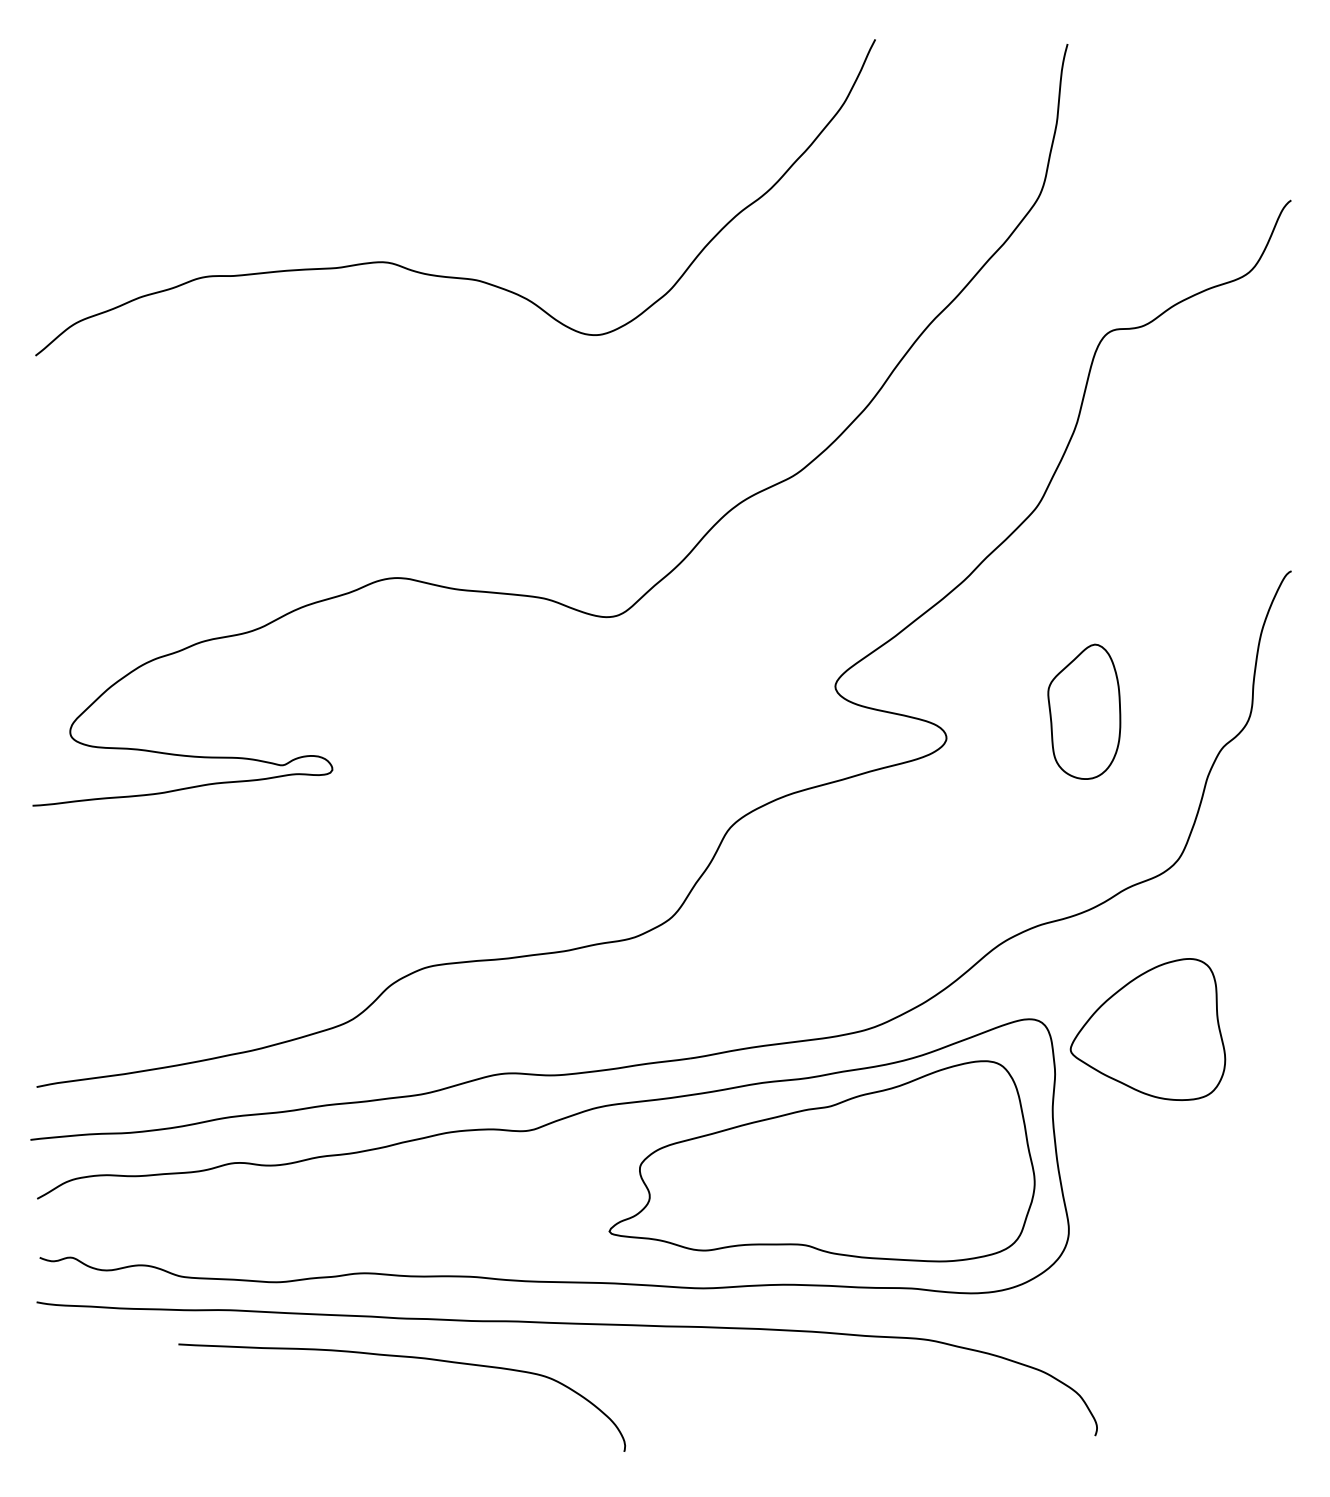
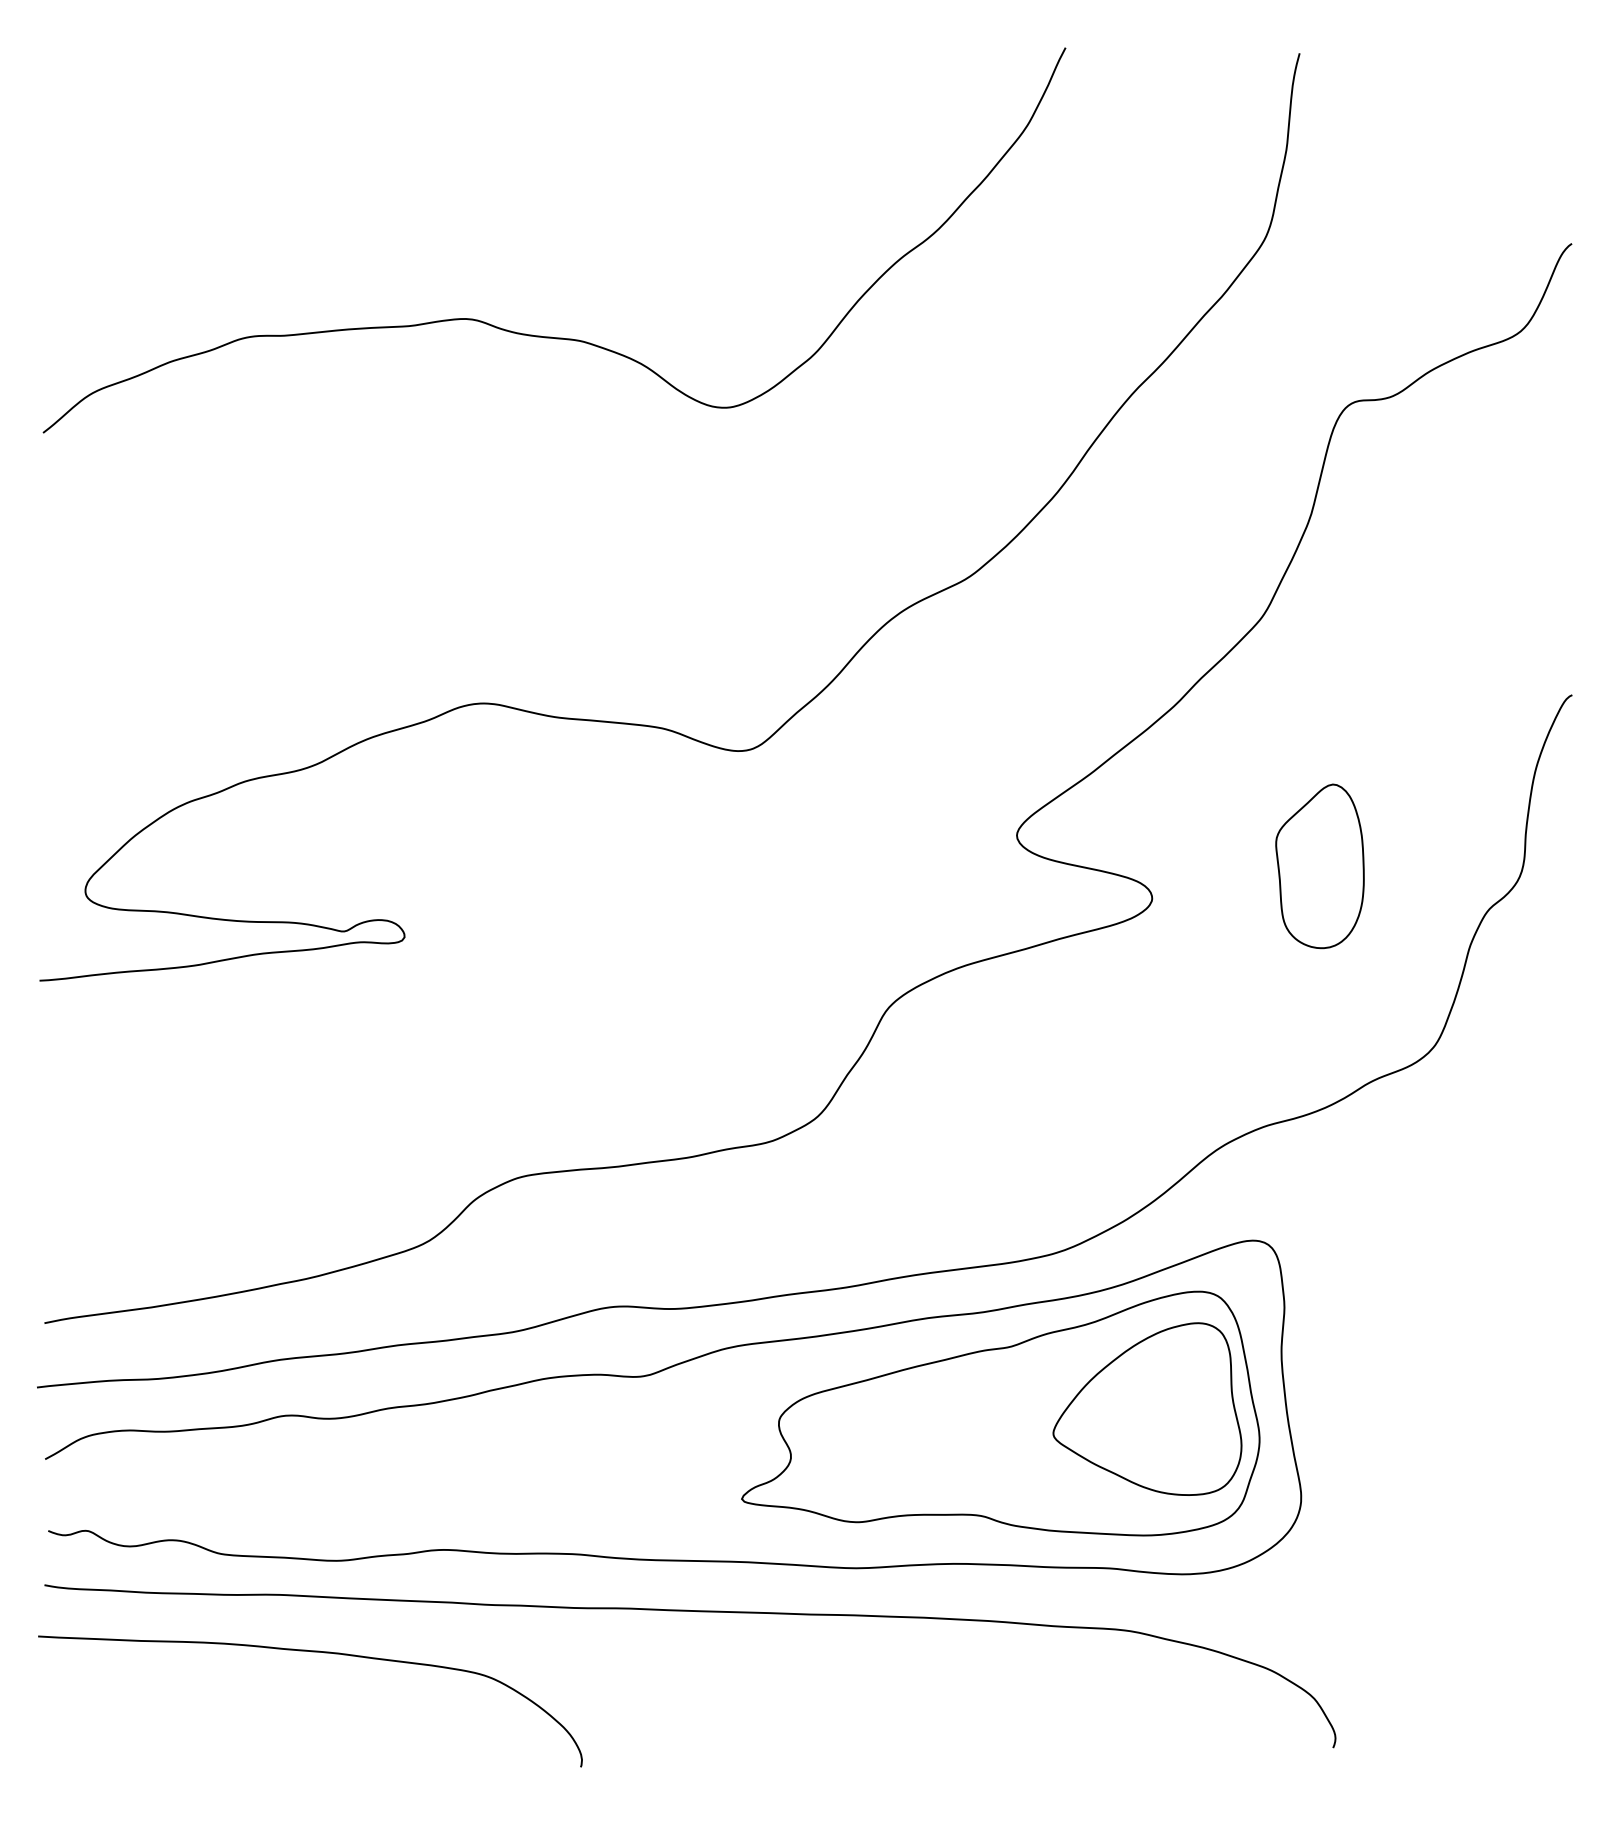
part: (1147, 1029) -> (1147, 1408), moved
curve: (402, 1357) -> (311, 1652), moved

